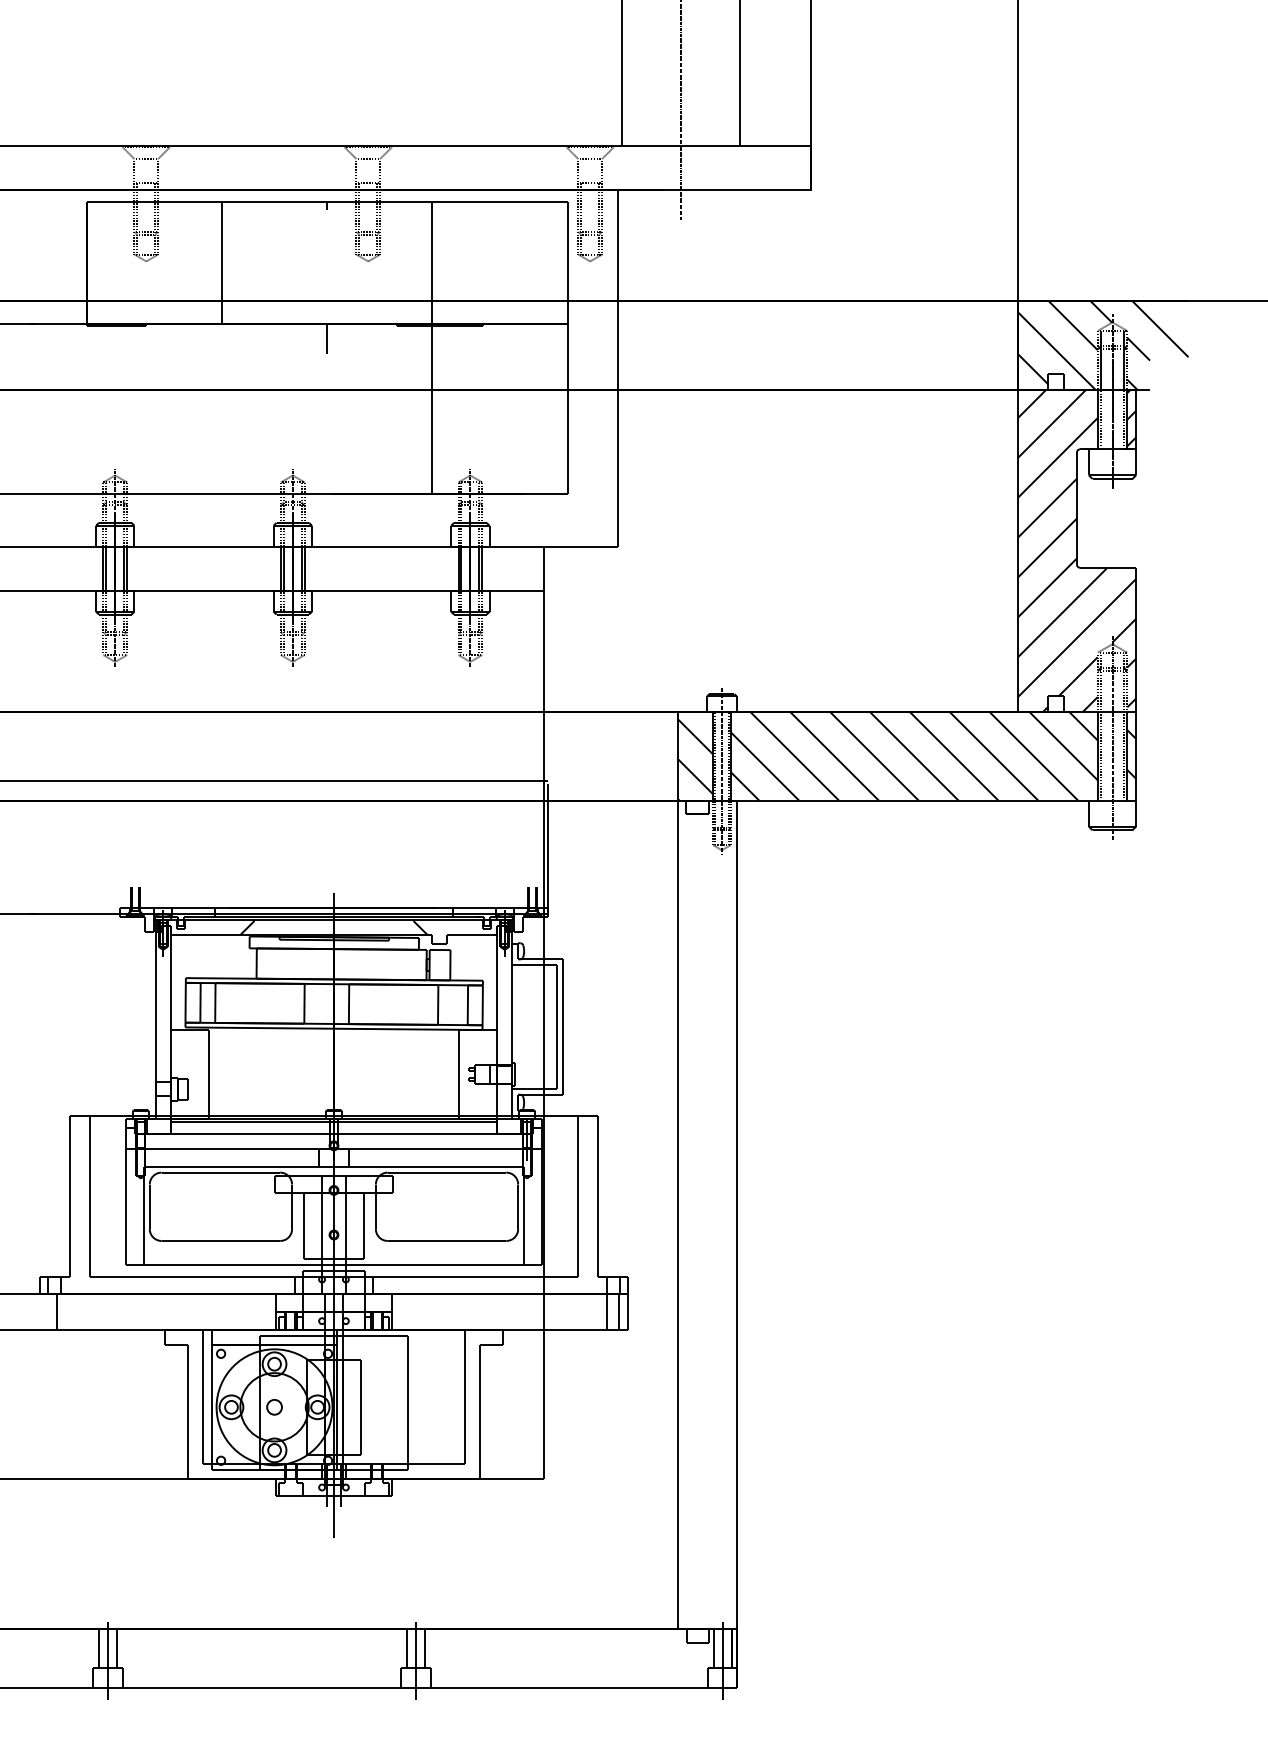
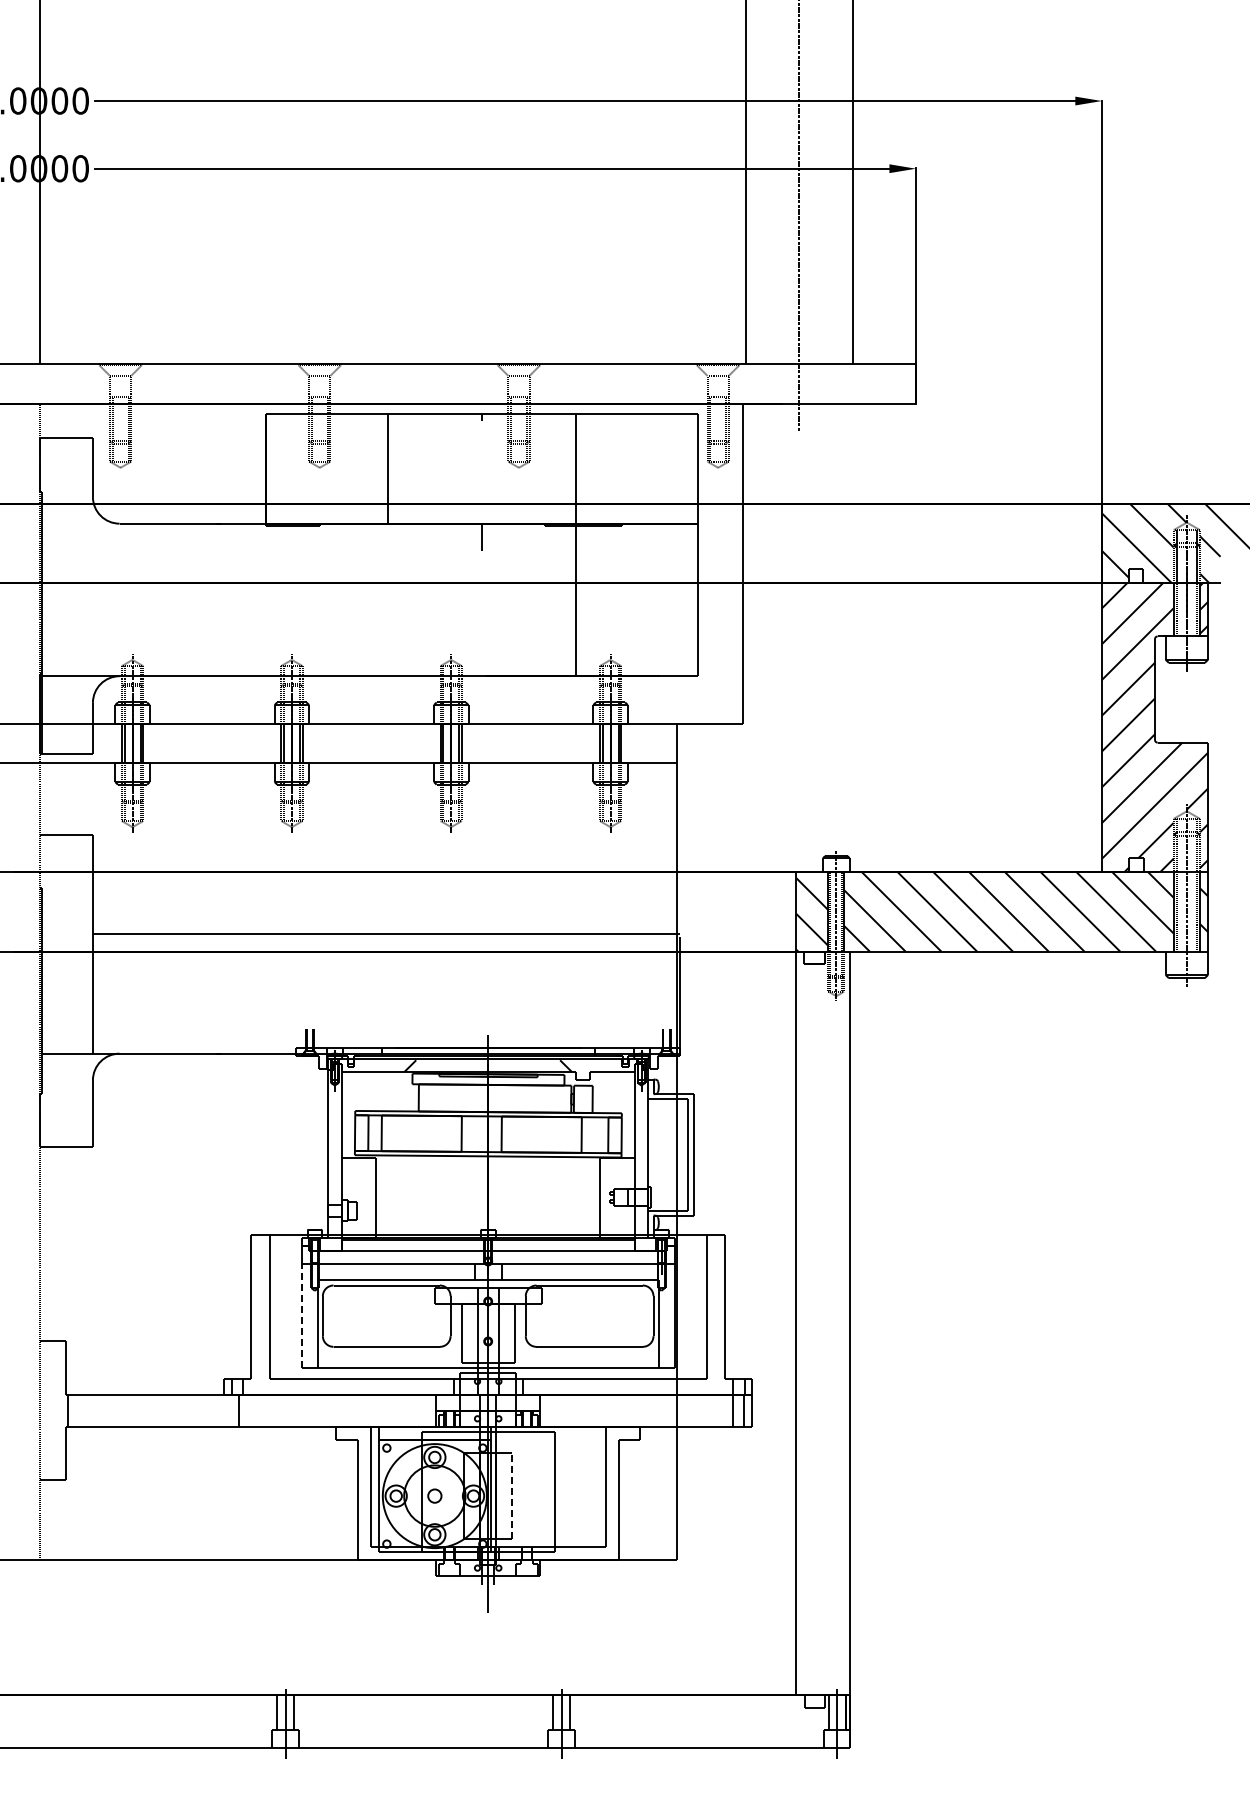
line: (125, 1207) -> (301, 1316), solid -> dashed
line: (361, 1407) -> (512, 1496), solid -> dashed

